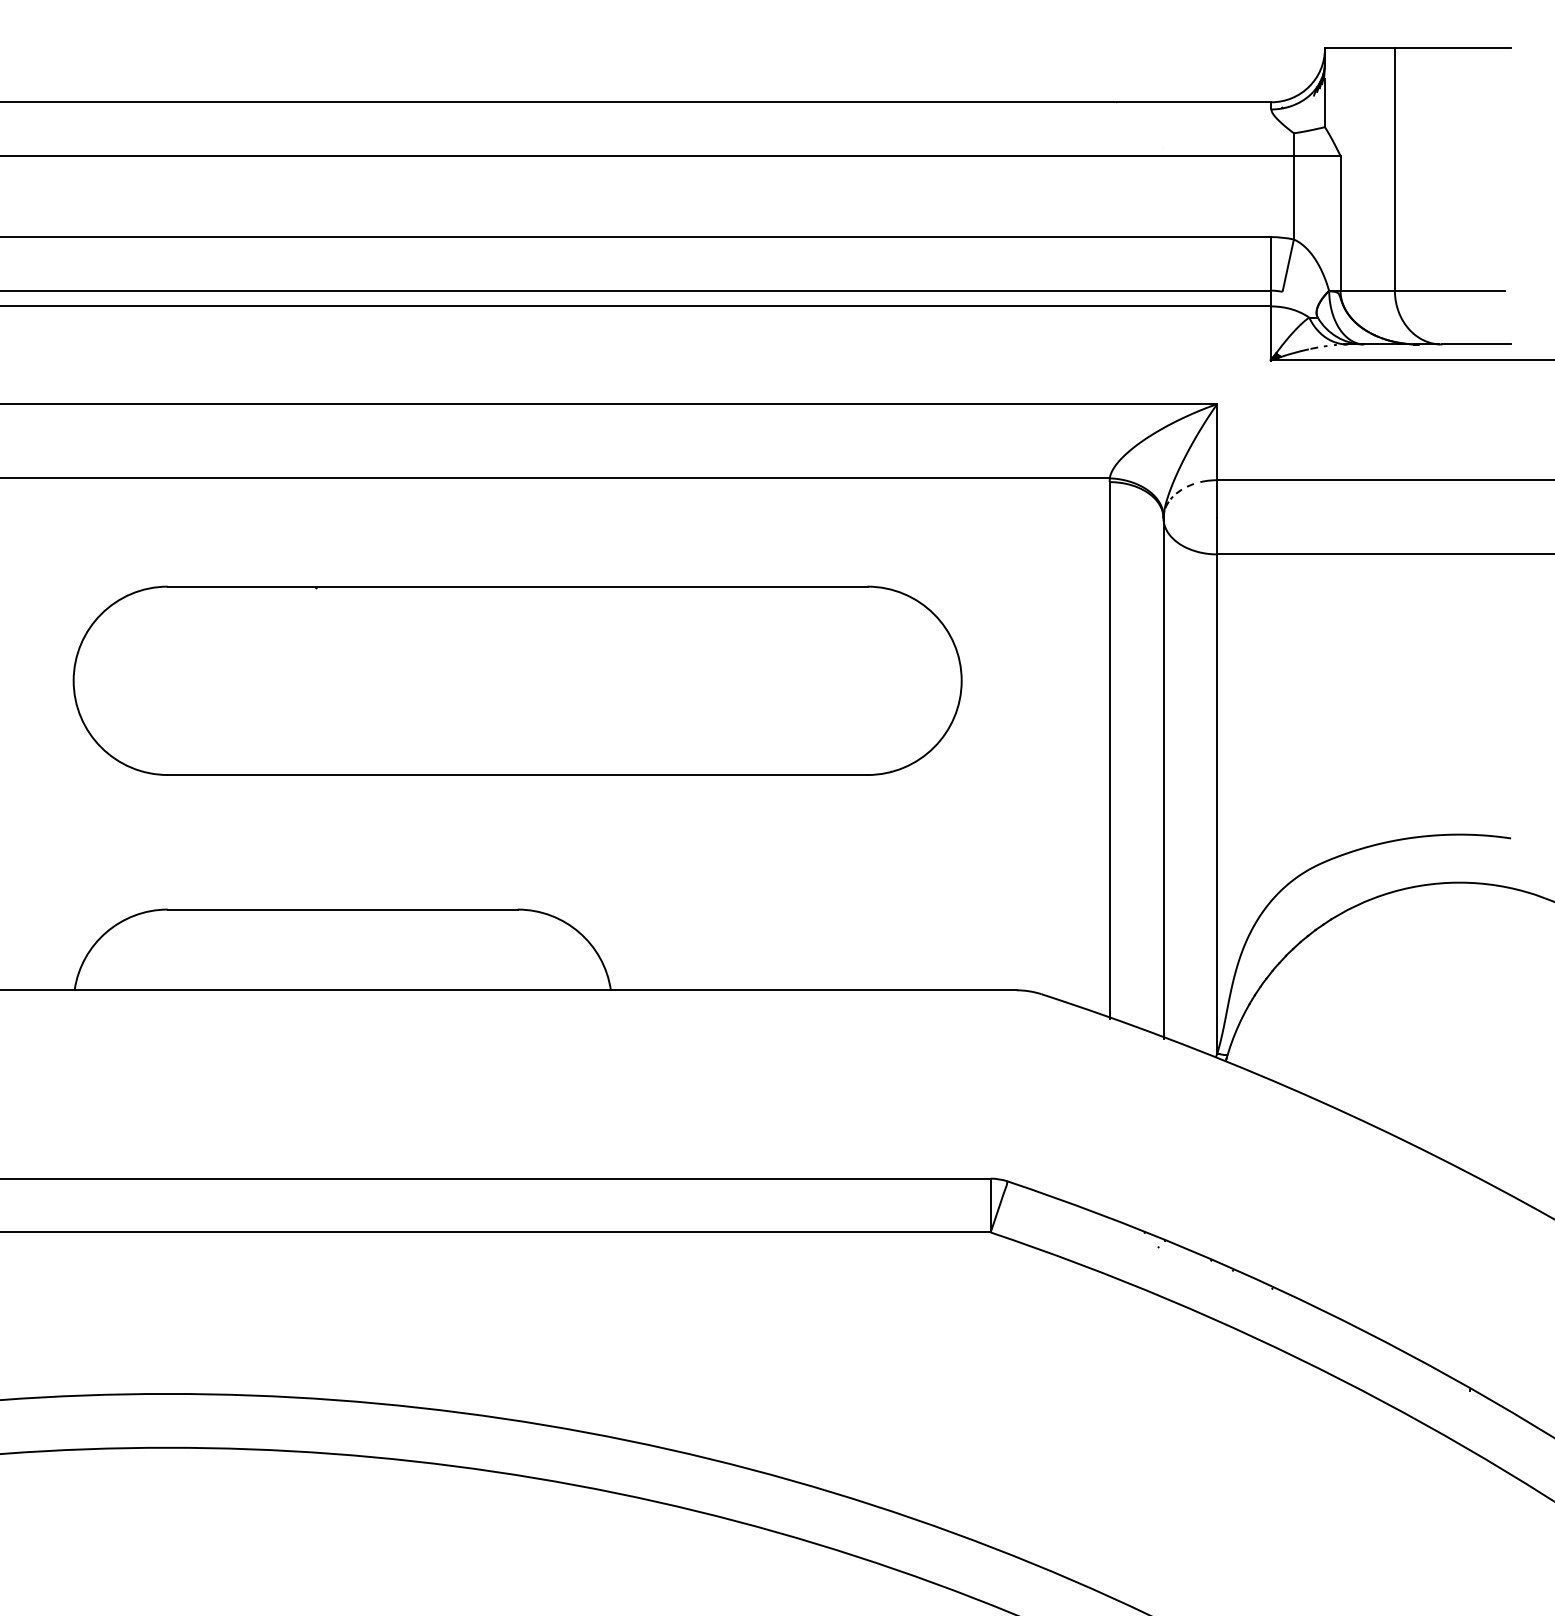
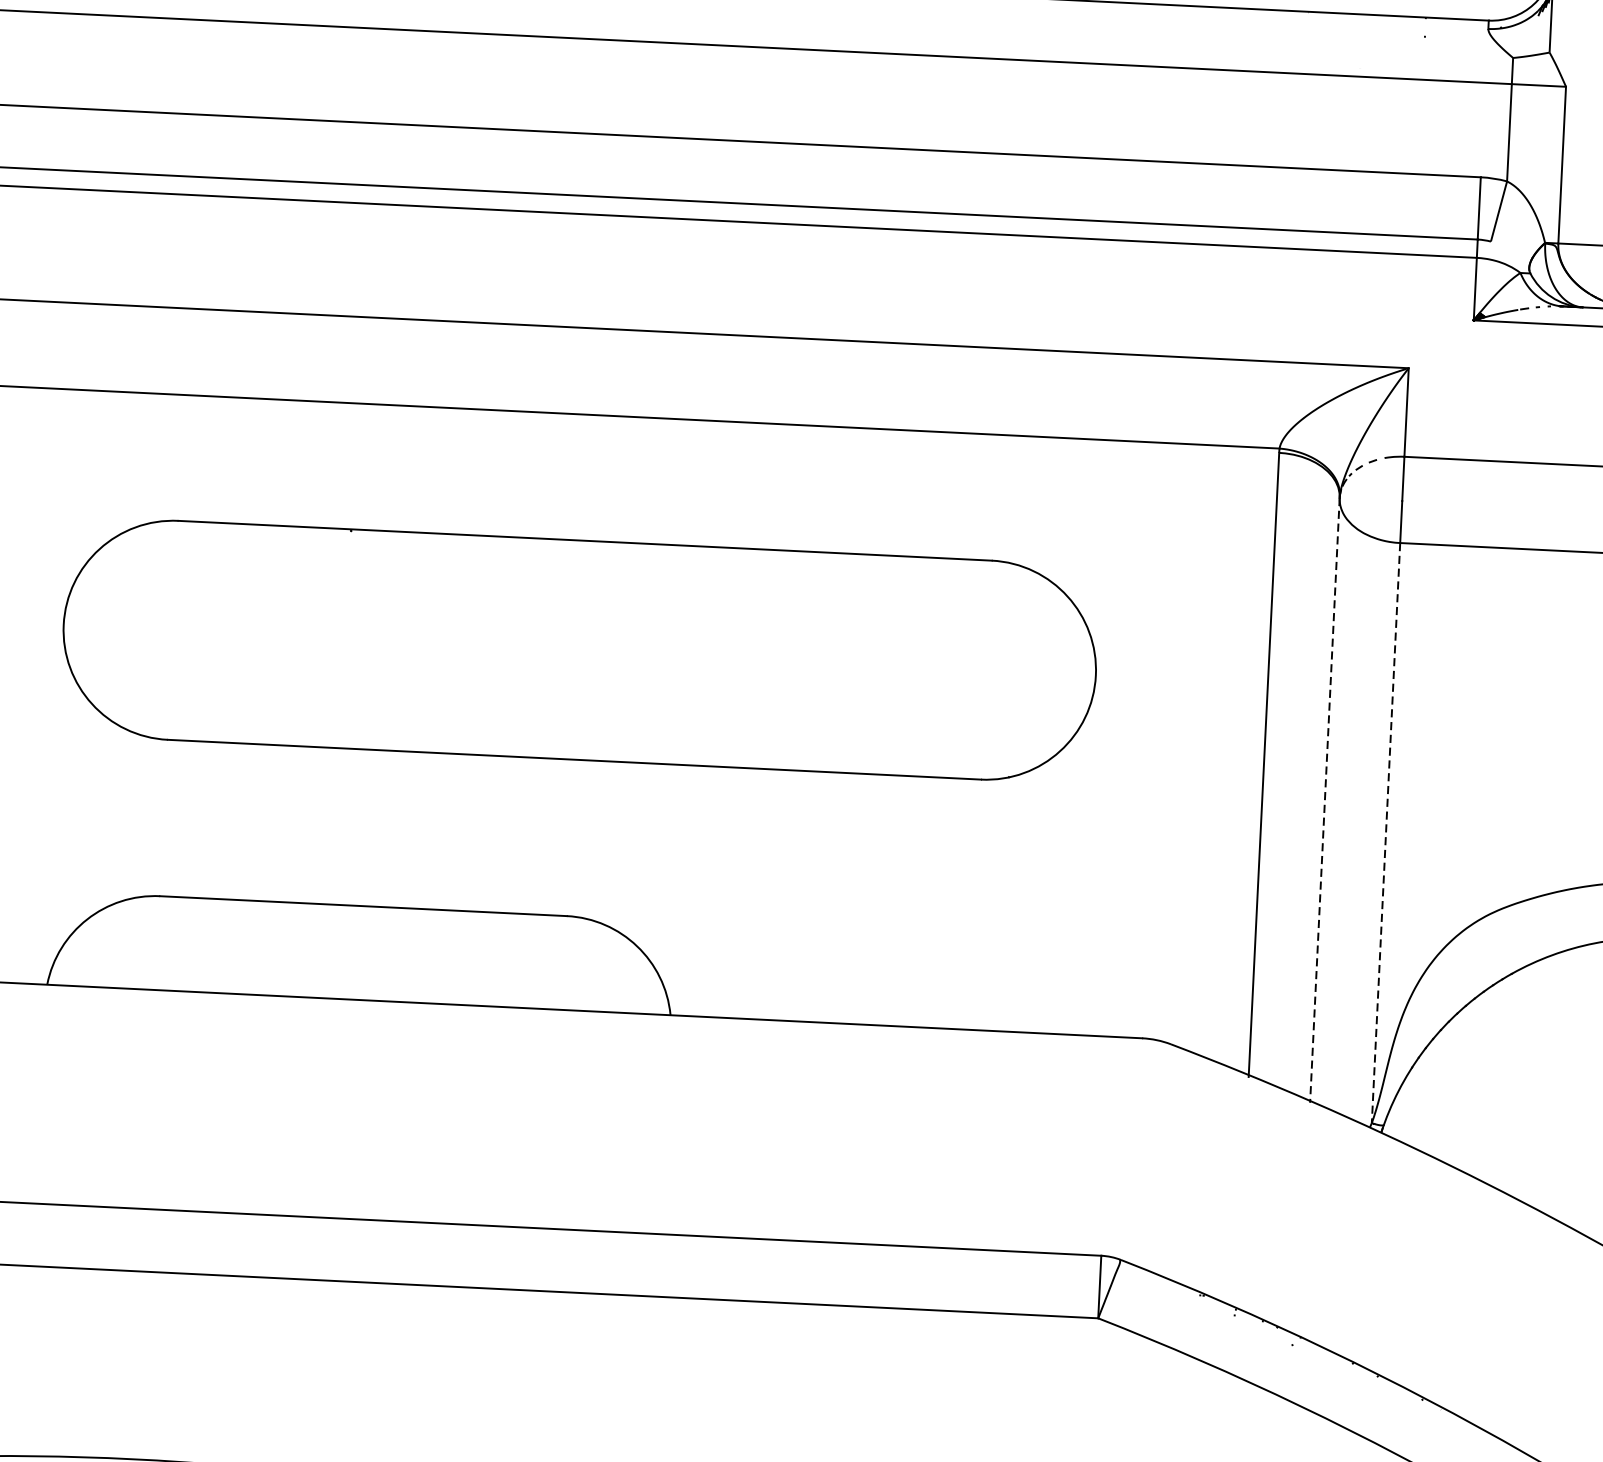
line: (1163, 778) -> (1324, 800), solid -> dashed
line: (1217, 803) -> (1386, 832), solid -> dashed

